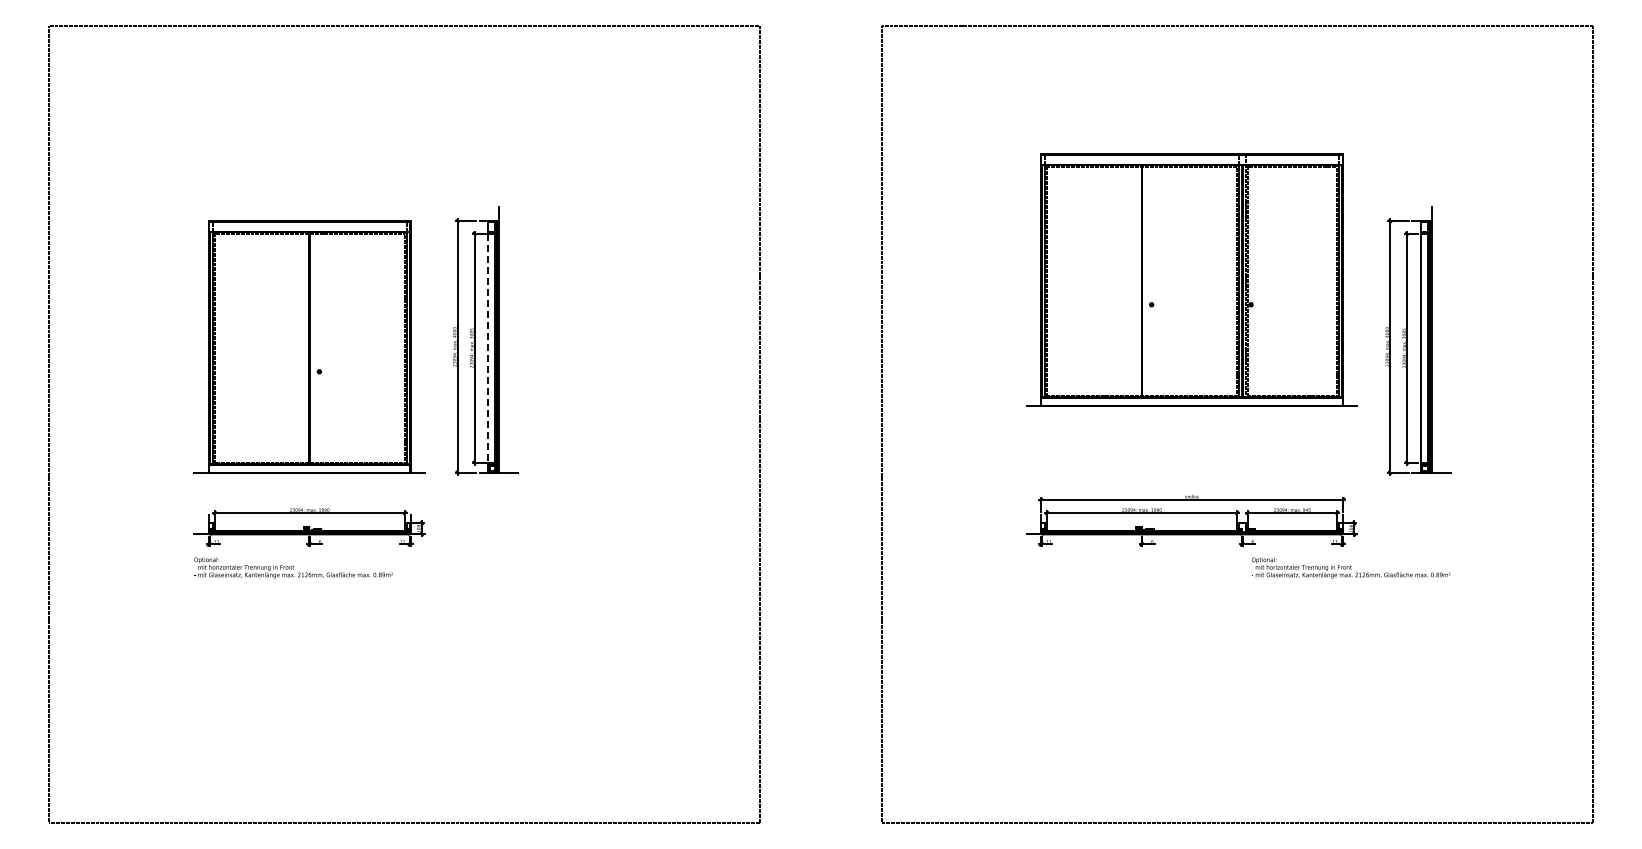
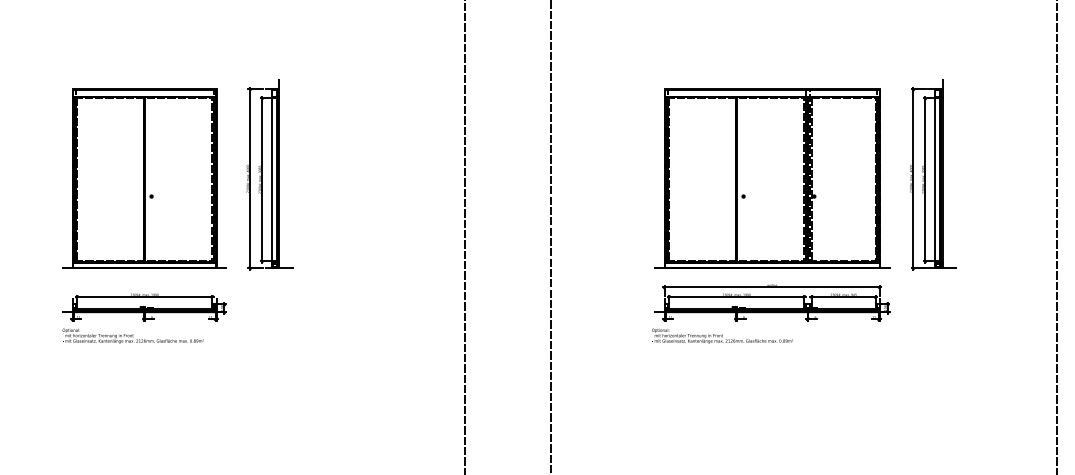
part: (1191, 279) -> (771, 178), moved
line: (488, 348) -> (271, 179), dashed -> solid
text: (1350, 567) -> (722, 335), moved

